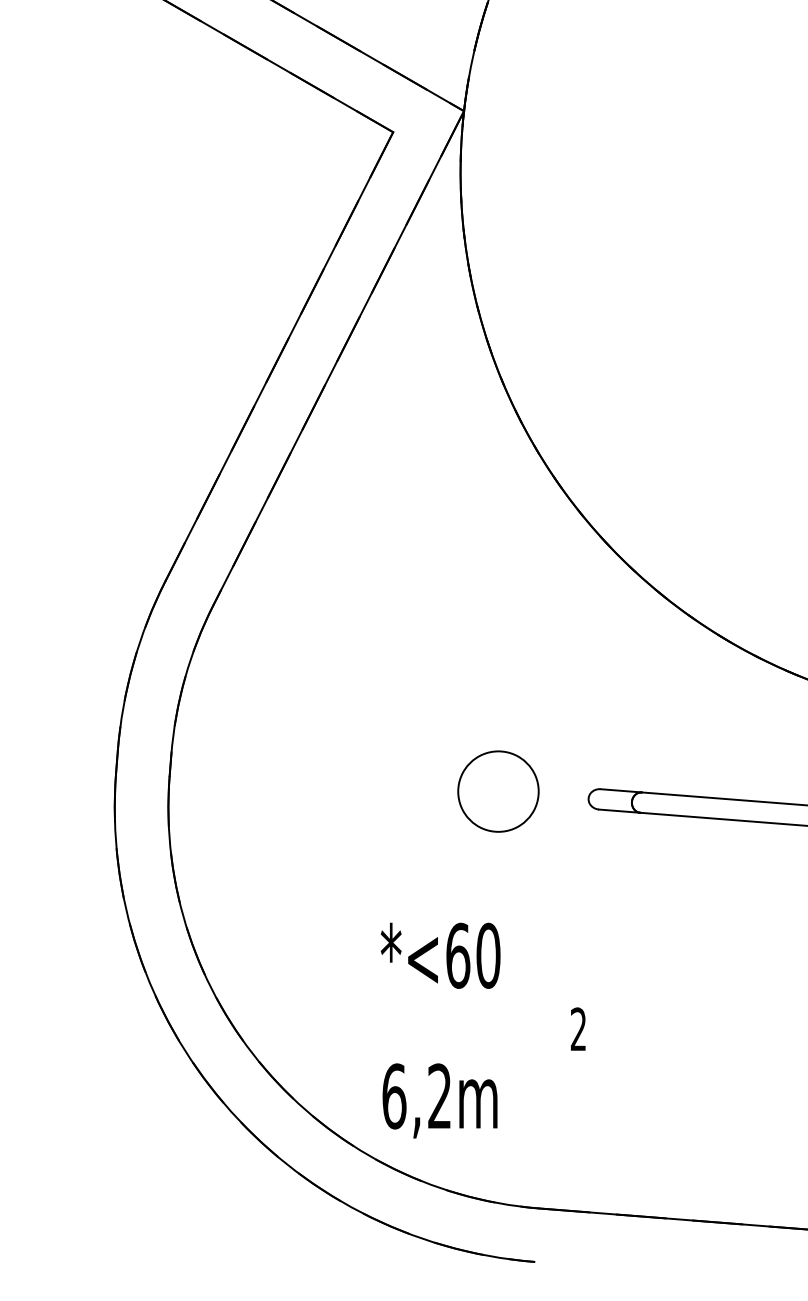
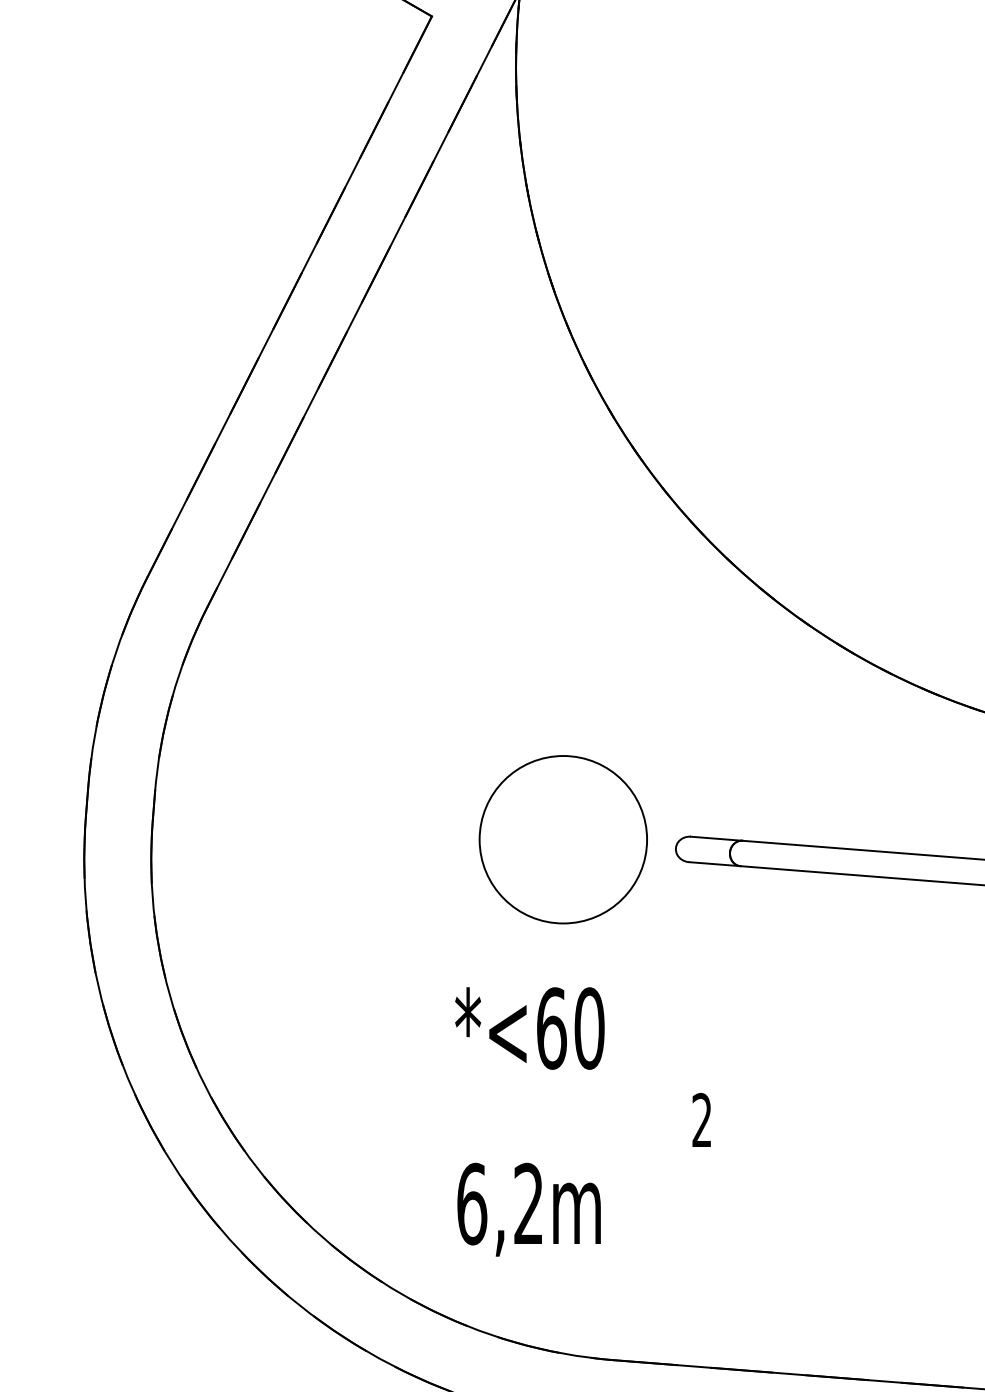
circle: (498, 791) -> (563, 839), size x1.67
text: (482, 1030) -> (582, 1121), moved

